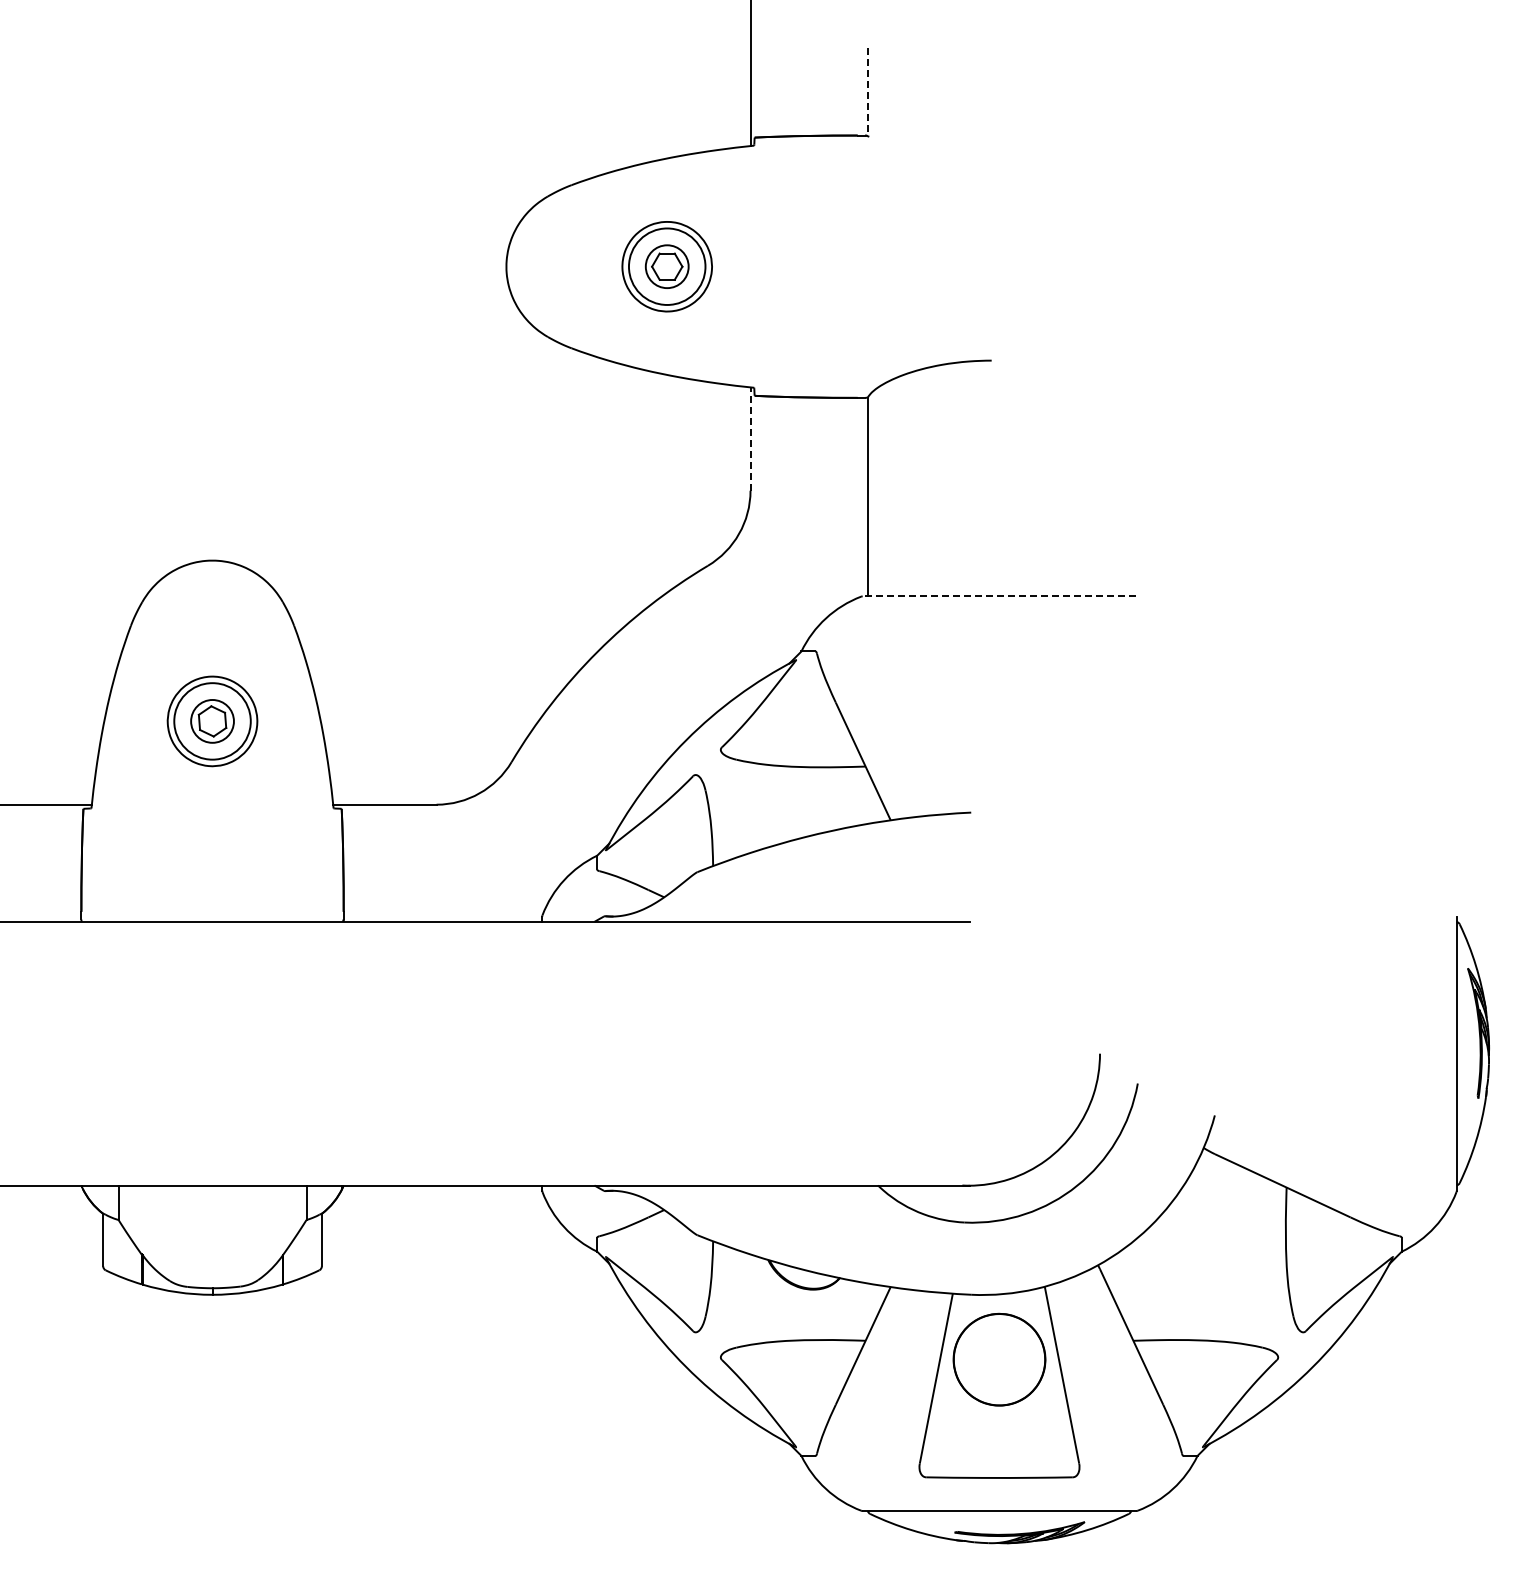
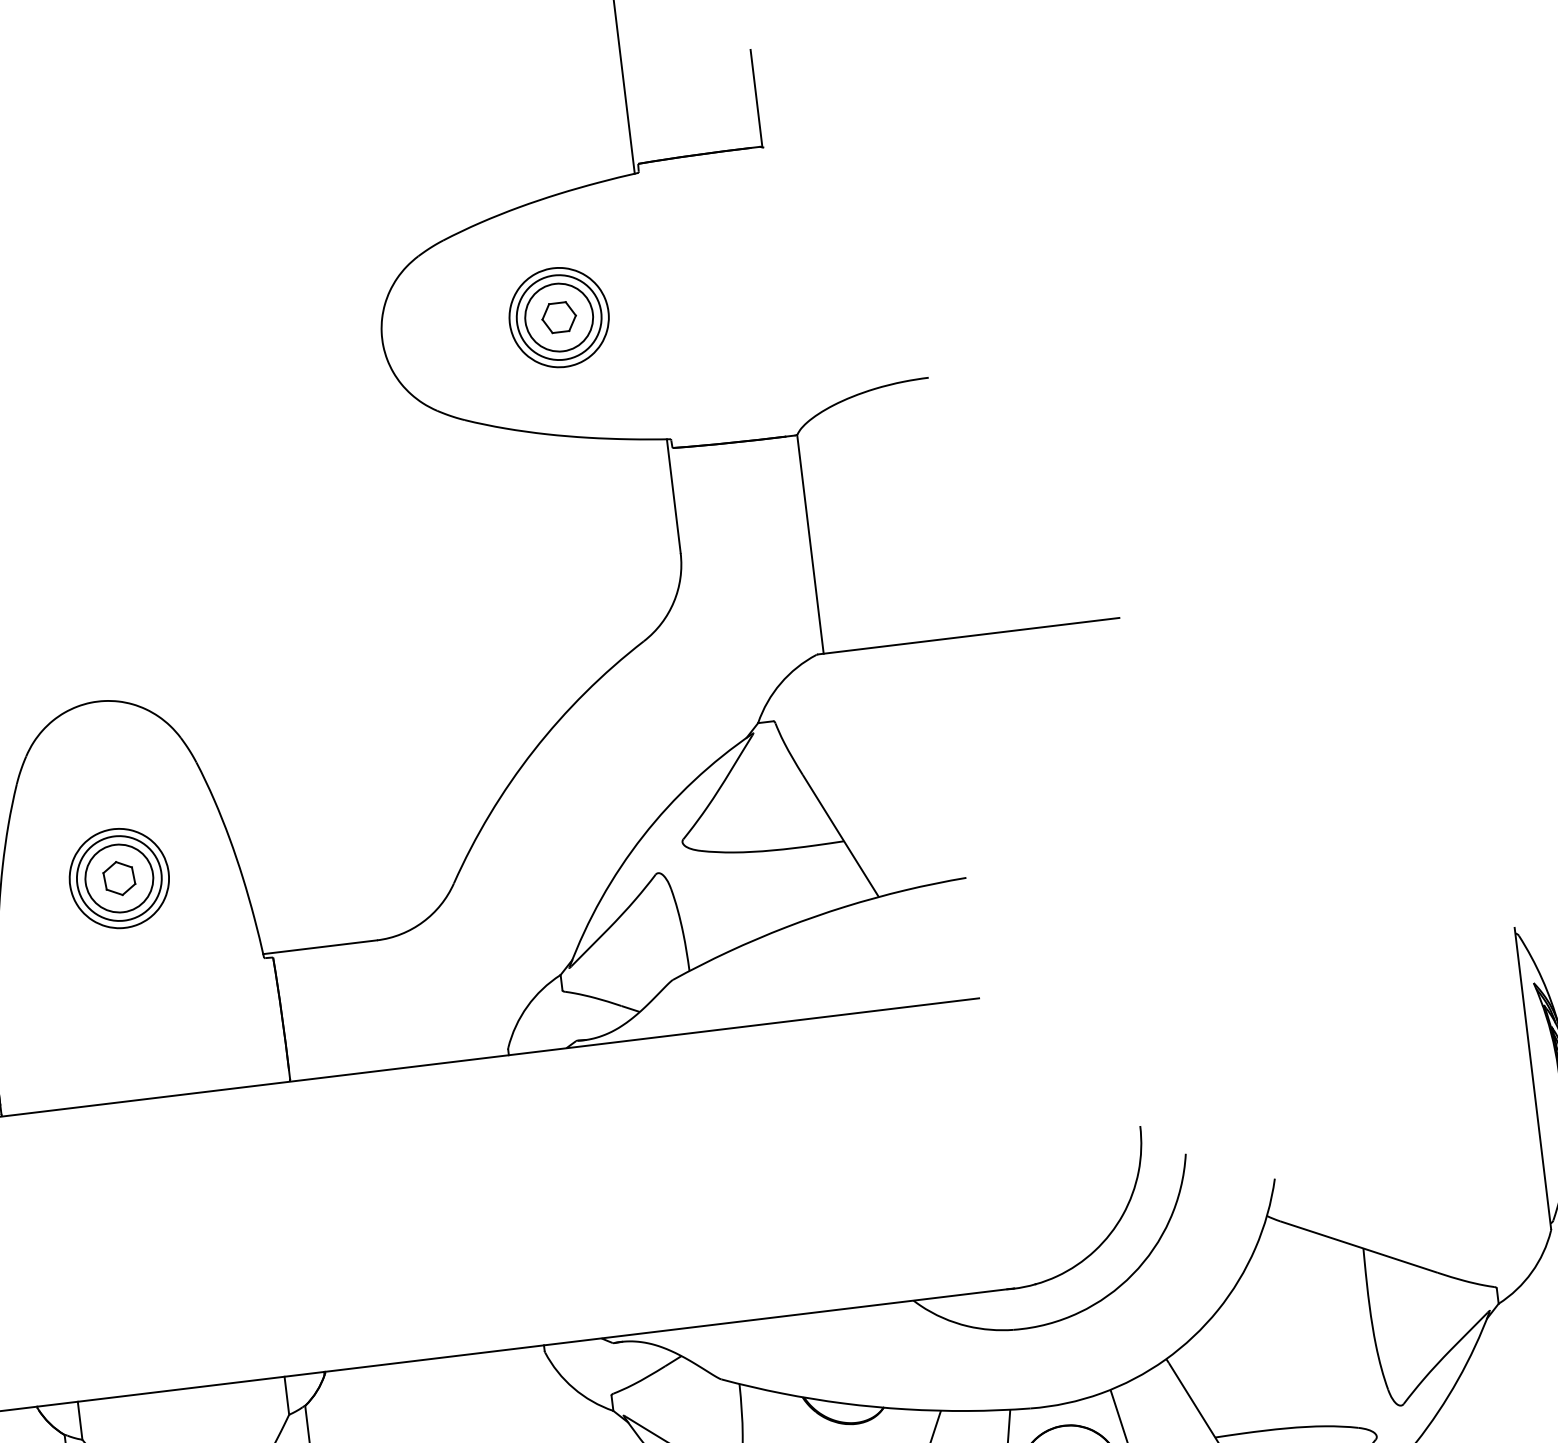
line: (867, 92) -> (756, 99), dashed -> solid
circle: (666, 266) -> (558, 317), size x1.43
line: (750, 439) -> (673, 496), dashed -> solid
line: (999, 596) -> (968, 636), dashed -> solid
circle: (212, 721) -> (119, 878), size x1.43

